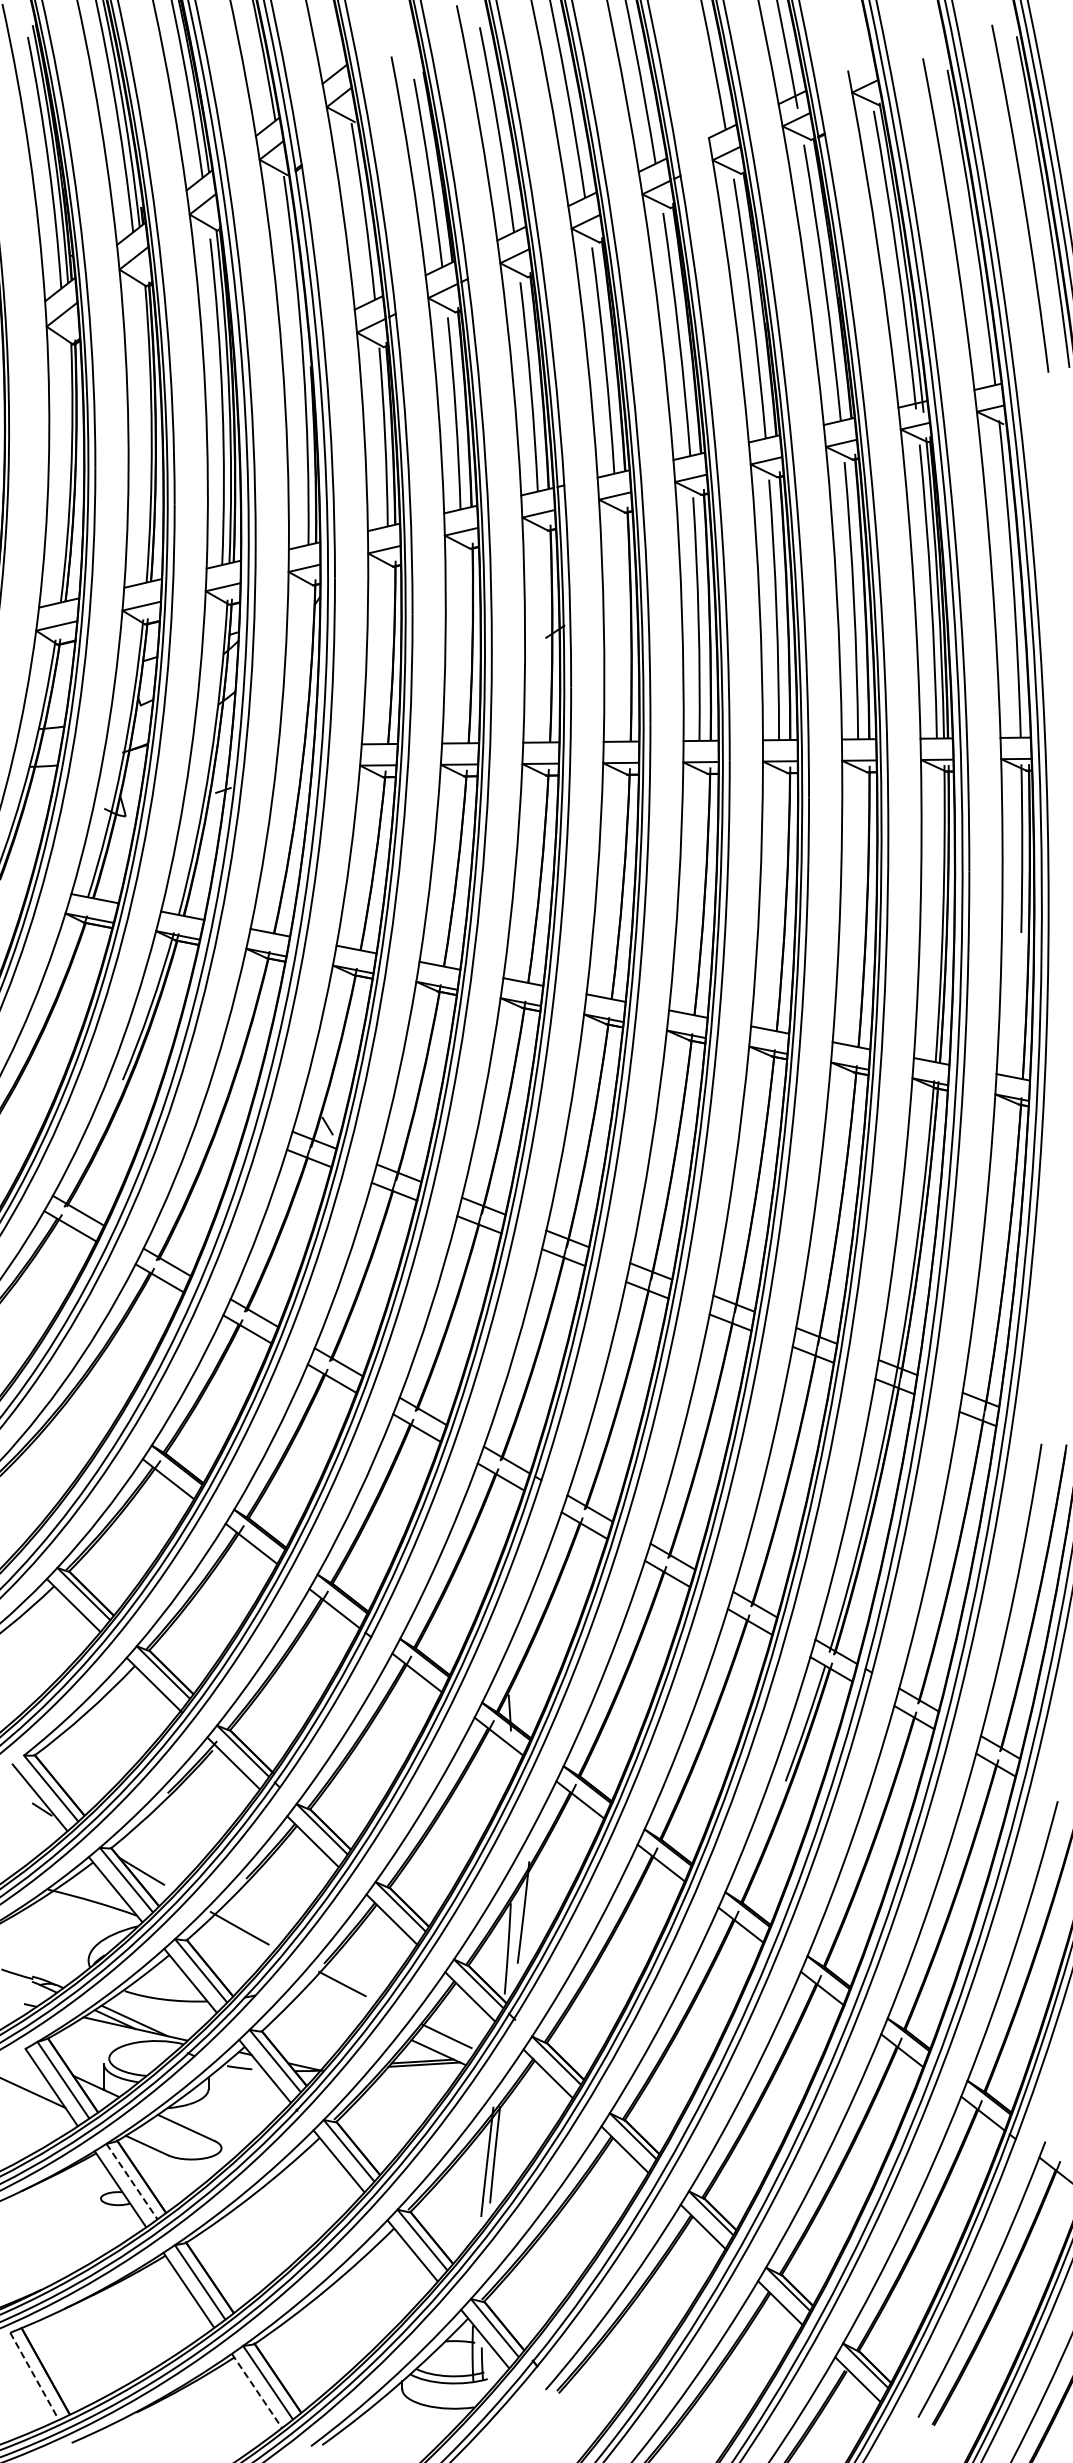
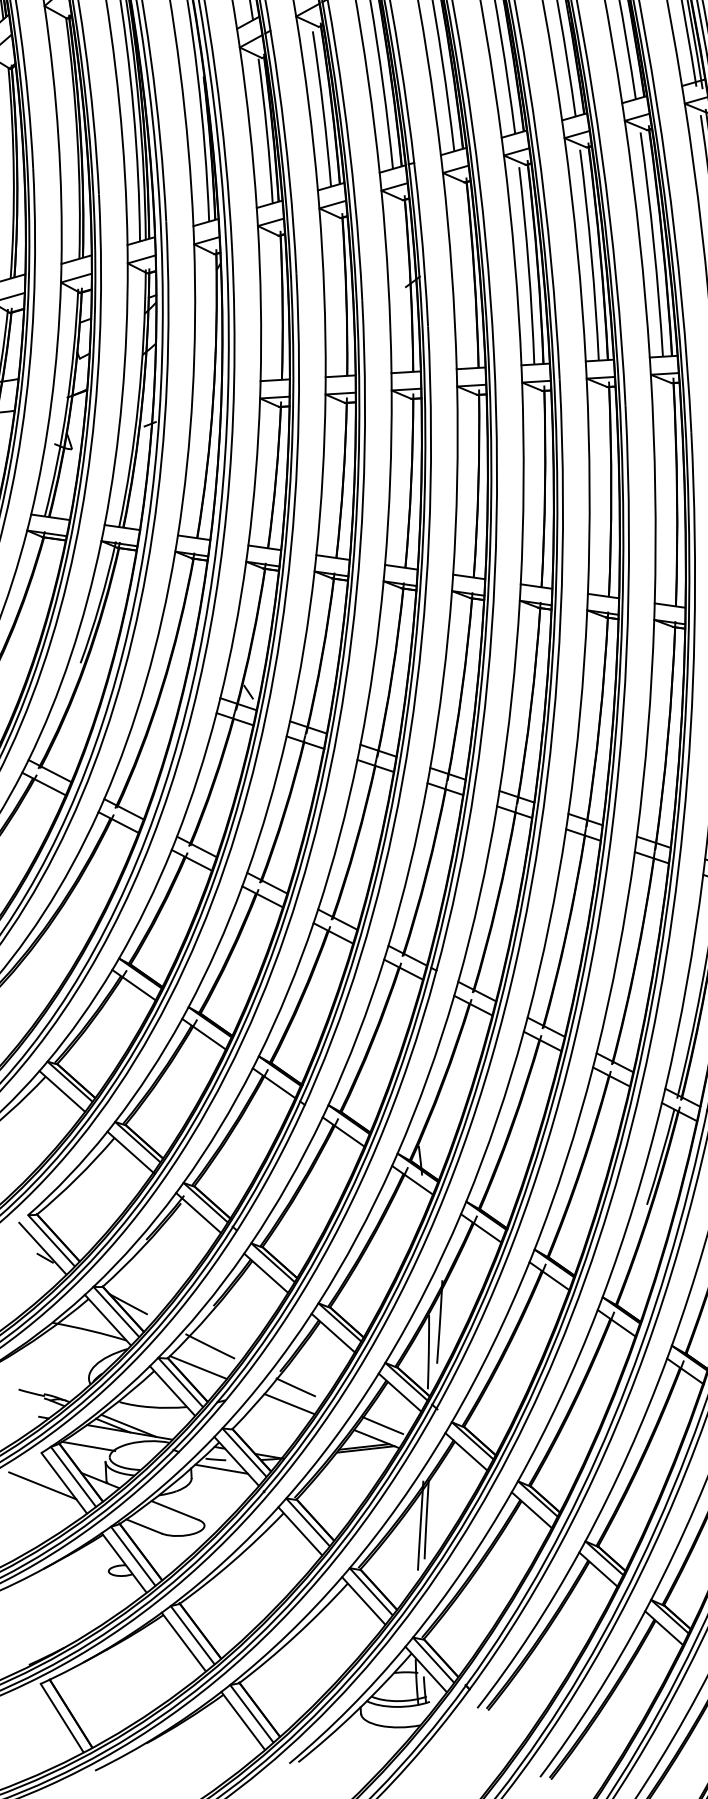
line: (223, 1953) -> (198, 1367), added
line: (333, 2004) -> (289, 1404), added
line: (83, 2043) -> (88, 1446), added
line: (246, 2079) -> (221, 1468), added
line: (132, 2181) -> (133, 1556), dashed -> solid
line: (34, 2376) -> (62, 1718), dashed -> solid
line: (256, 2390) -> (242, 1720), dashed -> solid

